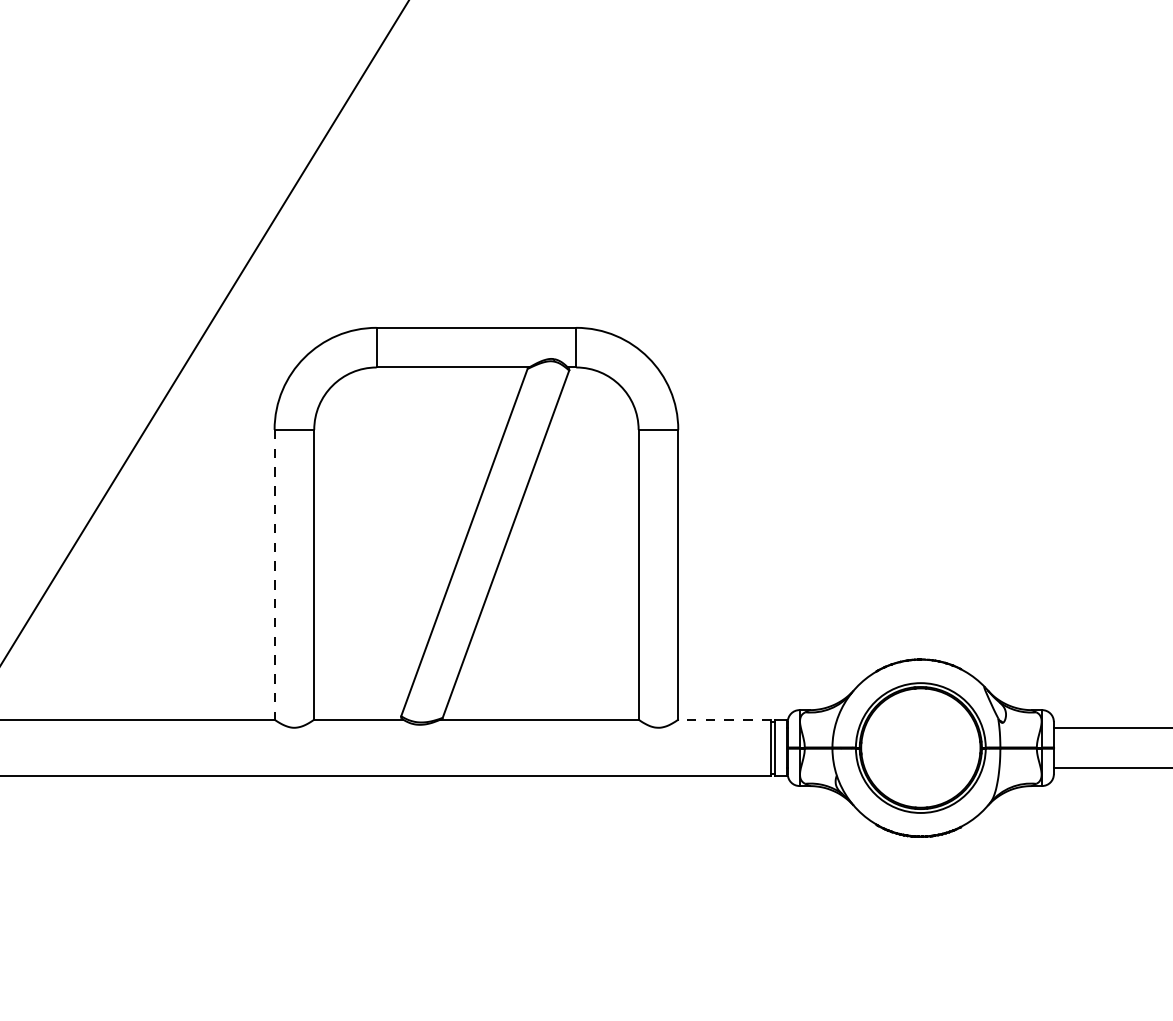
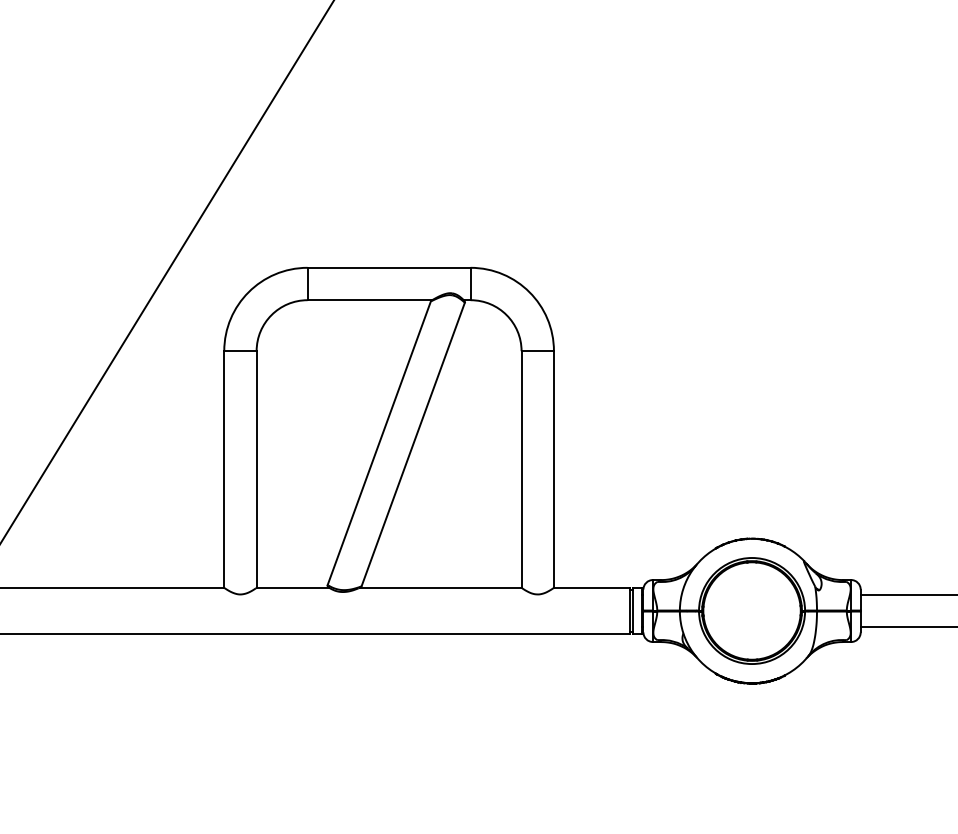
line: (274, 574) -> (224, 469), dashed -> solid
line: (724, 719) -> (591, 587), dashed -> solid

